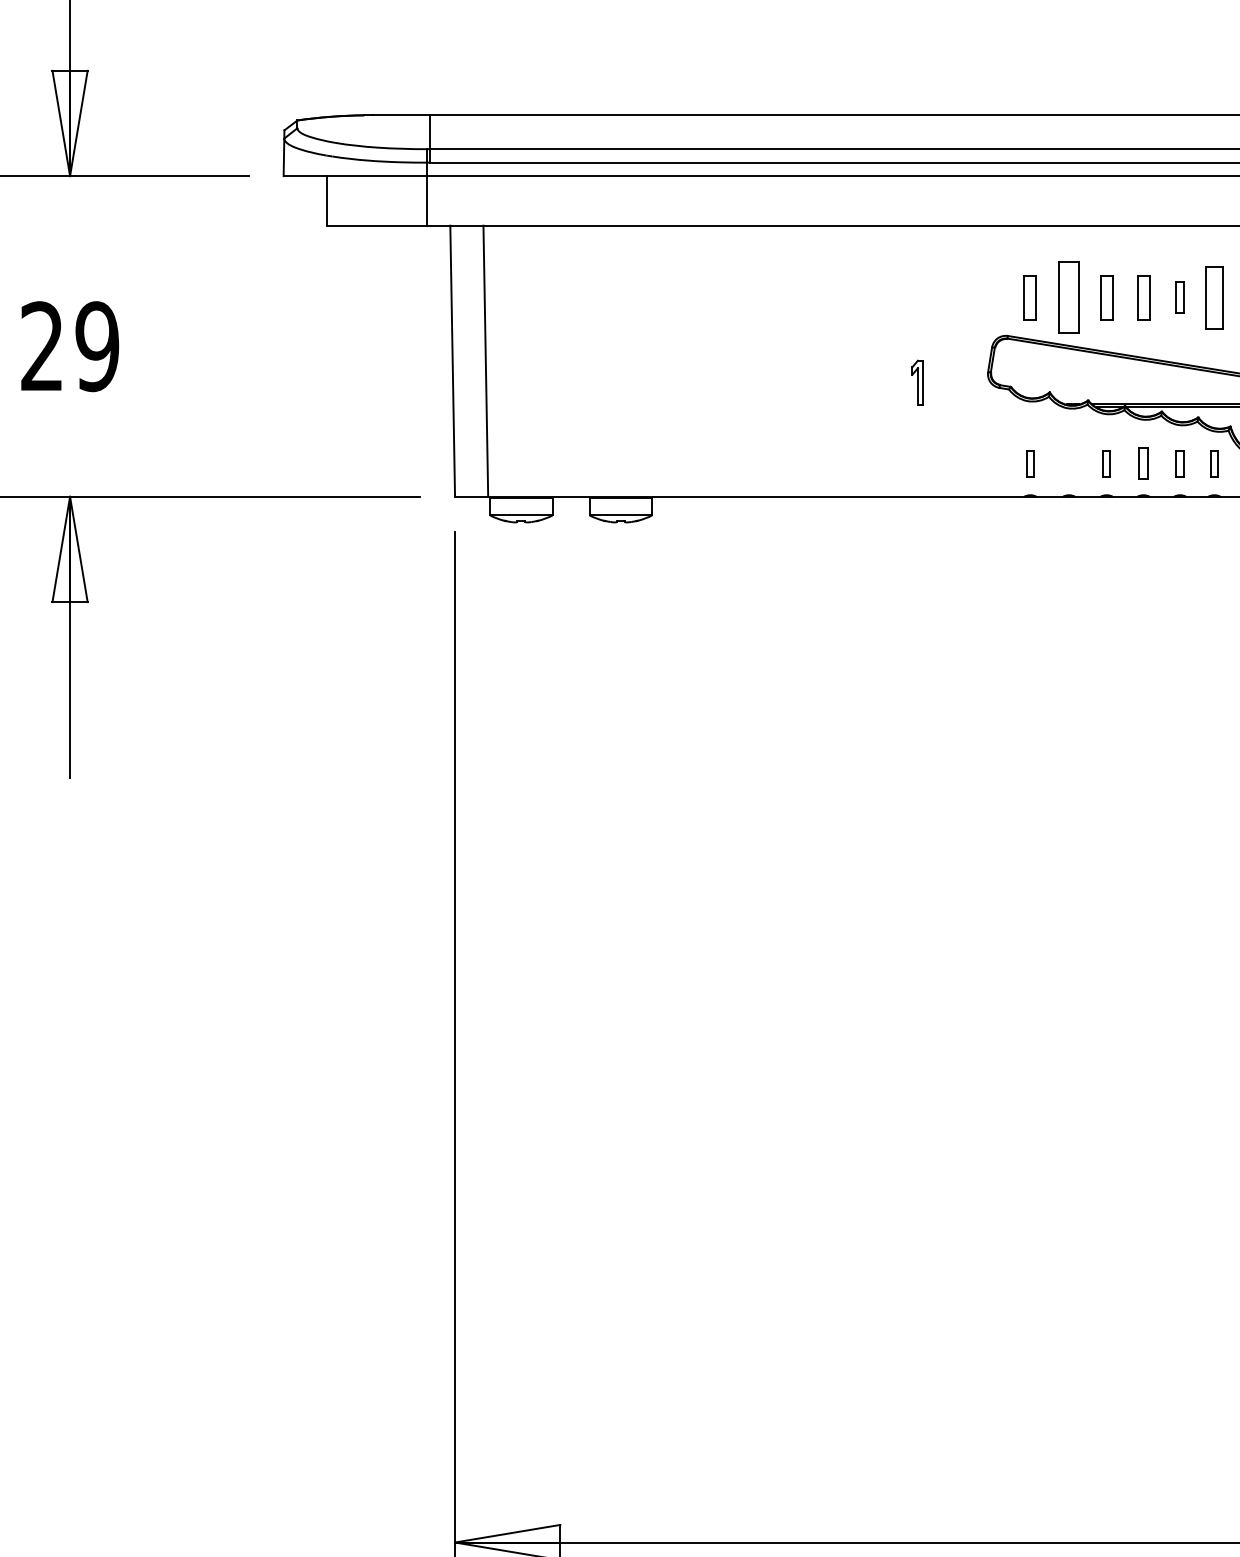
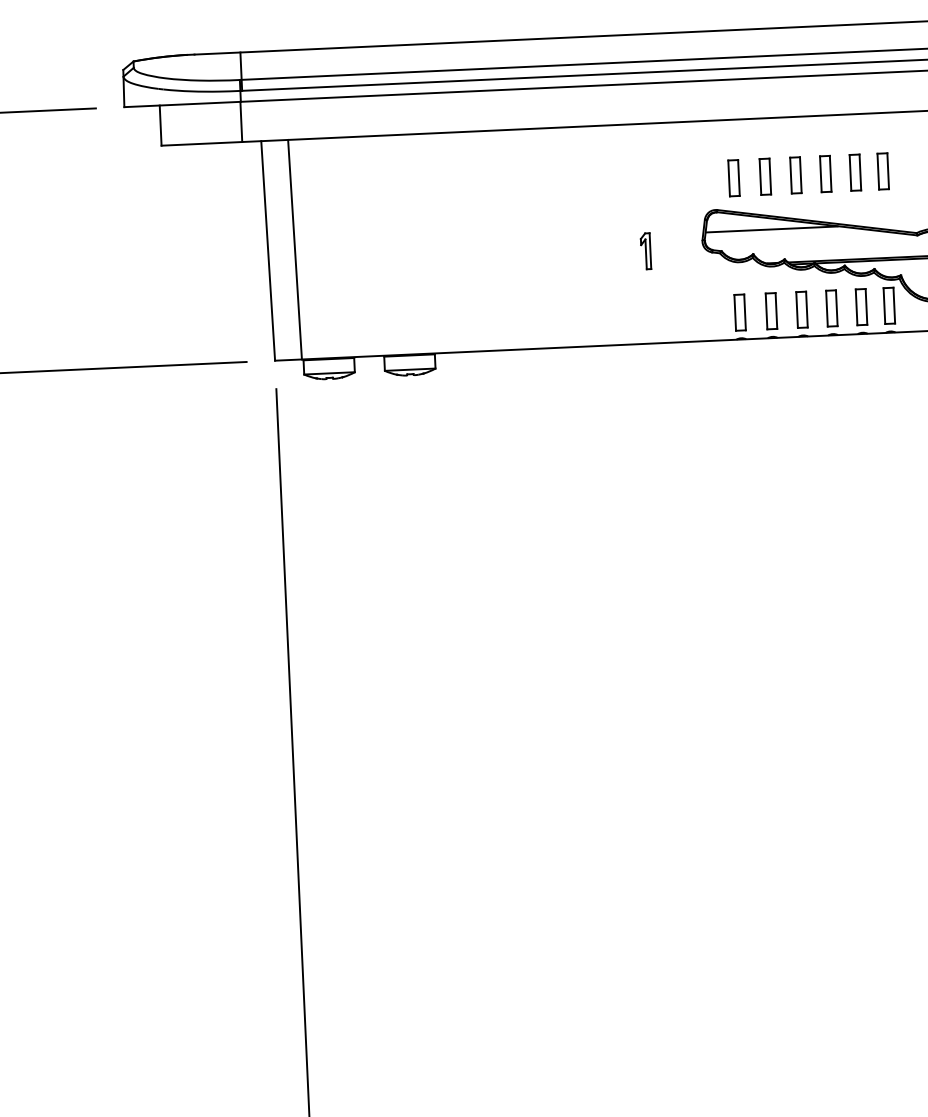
part: (1068, 297) -> (764, 176), size x0.62
part: (1179, 297) -> (854, 172), size x1.43
part: (1214, 297) -> (883, 171), size x0.71
line: (1073, 362) -> (771, 229), added
part: (1029, 463) -> (739, 312), size x1.67
part: (1068, 463) -> (771, 311), added
part: (1106, 463) -> (801, 309), size x1.67
part: (1143, 463) -> (831, 308), size x1.43
part: (1179, 463) -> (860, 307), size x1.67
part: (1214, 463) -> (889, 305), size x1.67

